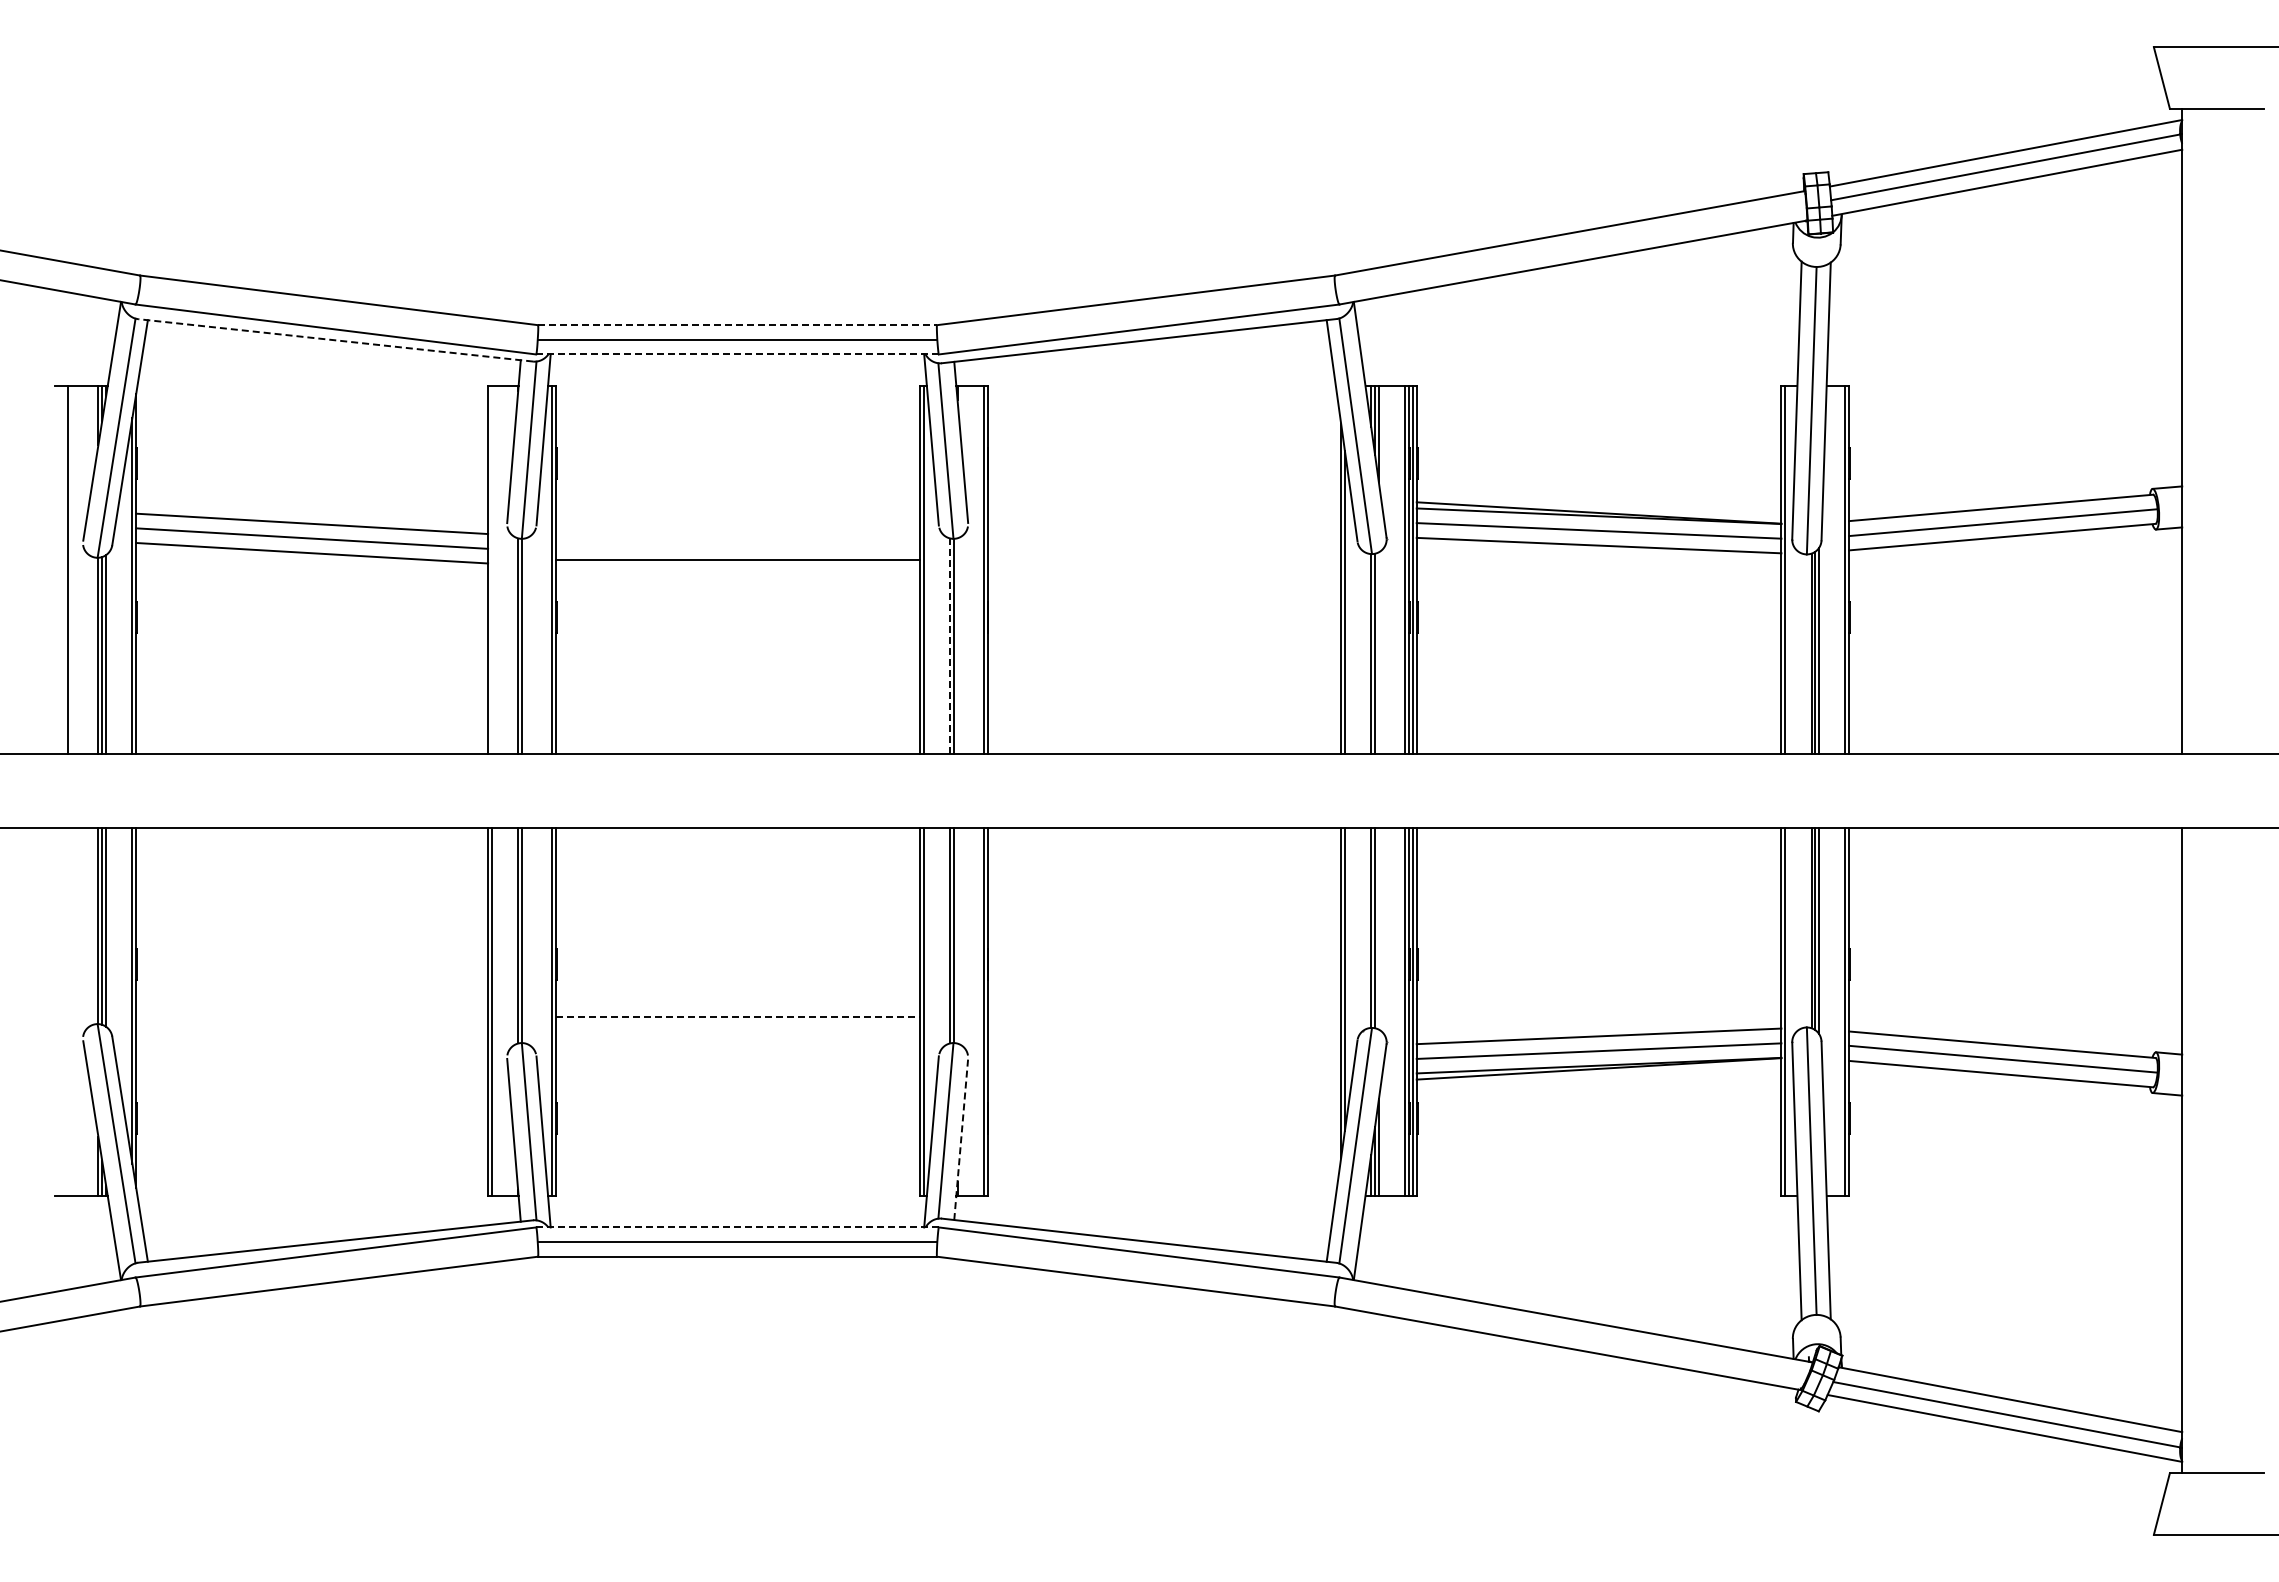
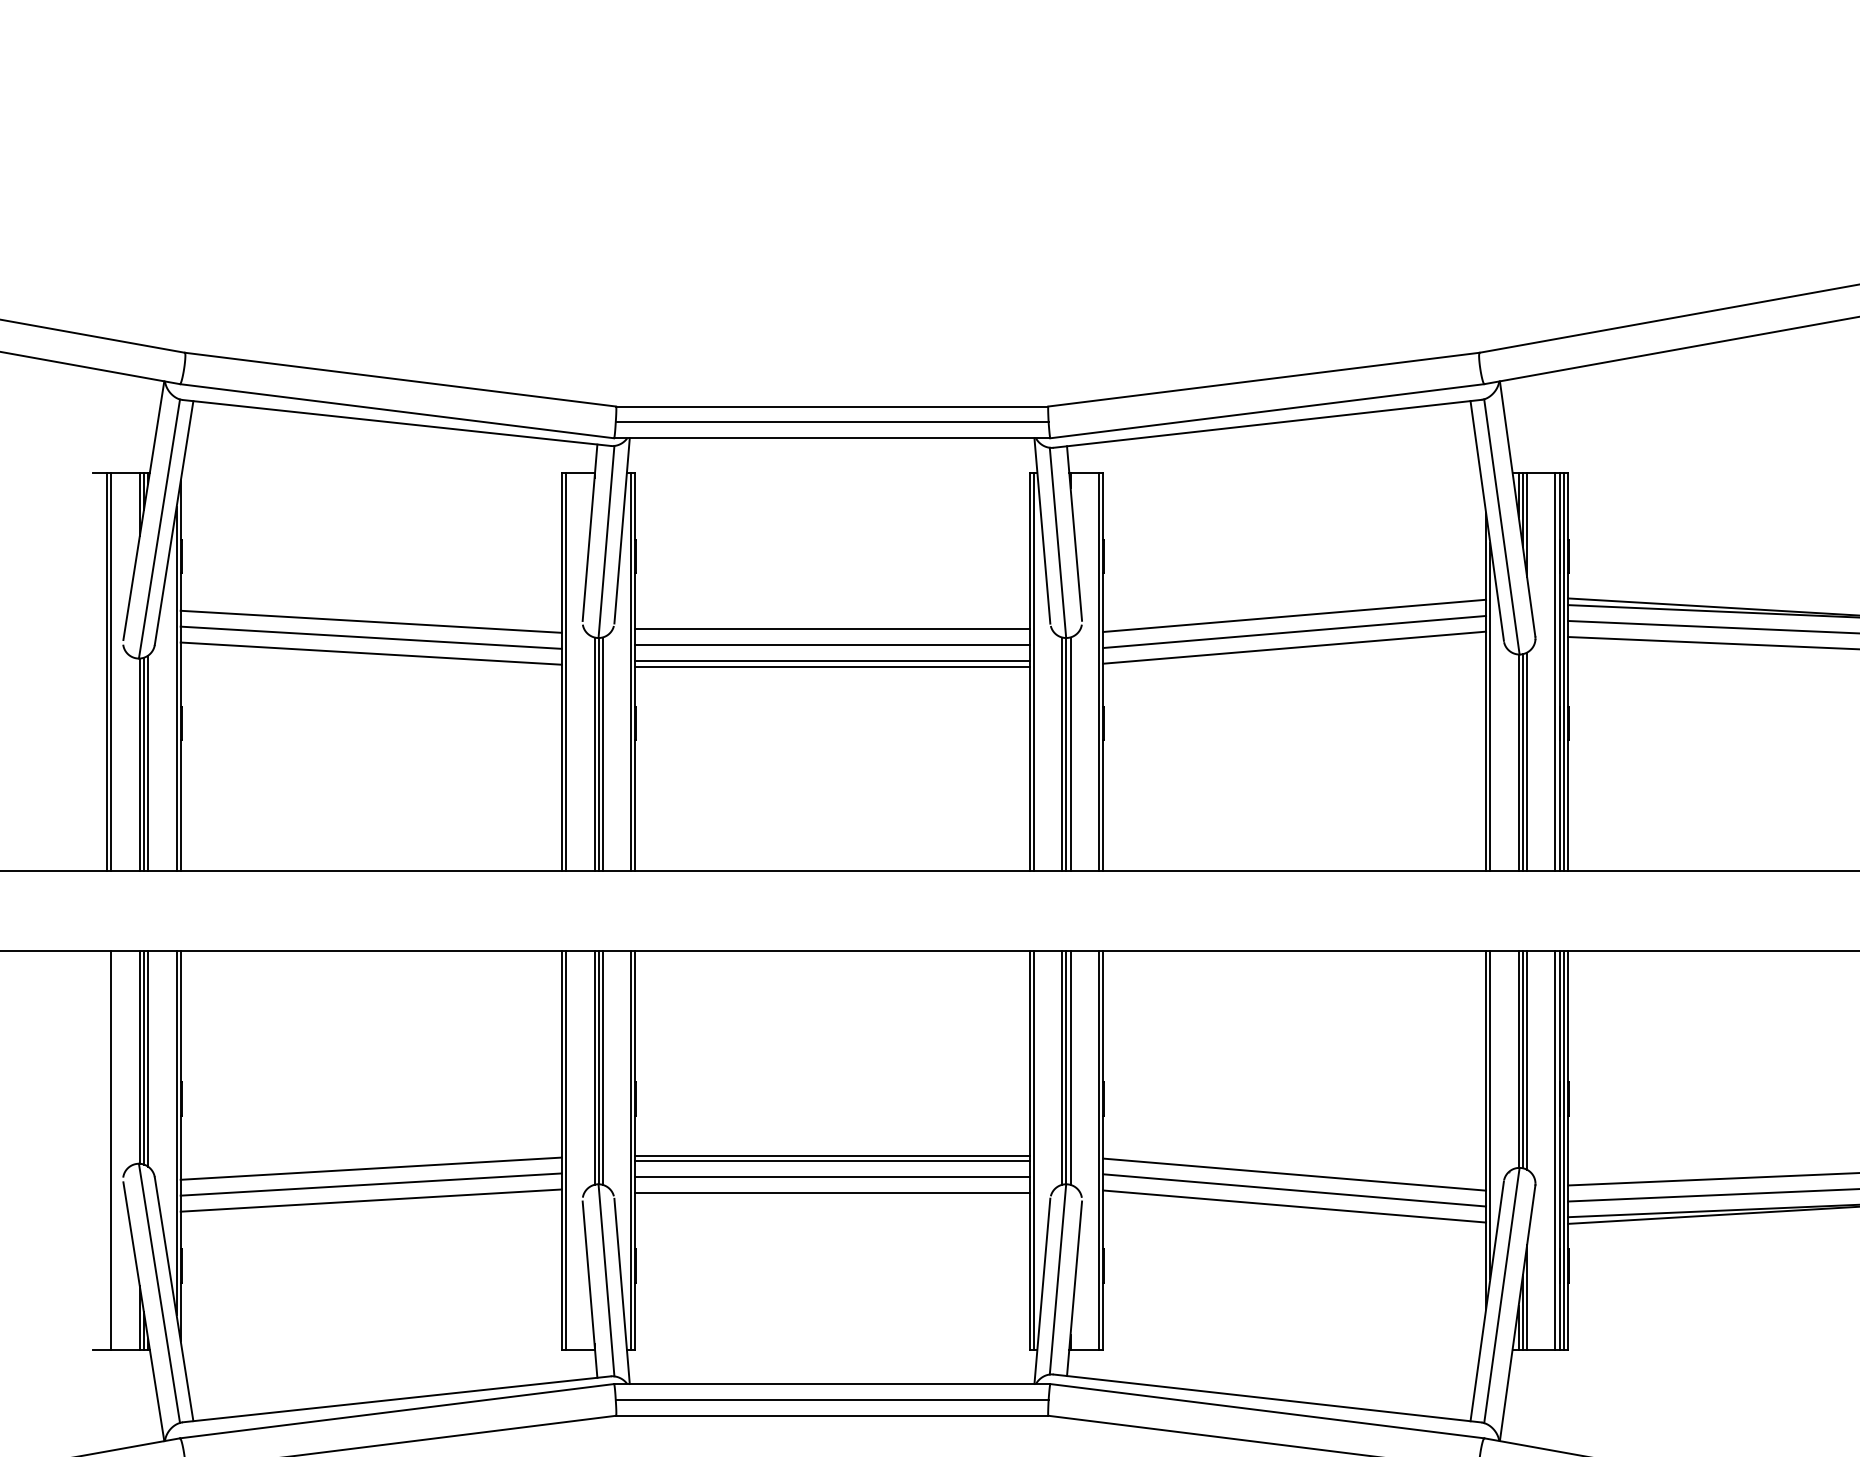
line: (738, 325) -> (833, 406), dashed -> solid
line: (335, 340) -> (396, 423), dashed -> solid
line: (738, 354) -> (833, 438), dashed -> solid
line: (1164, 518) -> (1294, 615), added
line: (737, 530) -> (832, 628), added
line: (1164, 533) -> (1294, 632), added
line: (737, 545) -> (832, 645), added
line: (1164, 547) -> (1294, 647), added
line: (737, 565) -> (832, 666), added
line: (72, 569) -> (111, 671), added
line: (491, 569) -> (565, 671), added
line: (525, 645) -> (602, 753), added
line: (957, 645) -> (1070, 753), added
line: (949, 646) -> (1061, 754), dashed -> solid
line: (1378, 652) -> (1526, 761), added
line: (1378, 928) -> (1526, 1060), added
line: (525, 935) -> (602, 1067), added
line: (957, 935) -> (1070, 1067), added
line: (72, 1011) -> (111, 1150), added
line: (737, 1016) -> (832, 1155), dashed -> solid
line: (737, 1021) -> (832, 1160), added
line: (312, 1028) -> (371, 1168), added
line: (1164, 1033) -> (1294, 1173), added
line: (737, 1036) -> (832, 1177), added
line: (312, 1043) -> (371, 1184), added
line: (1164, 1048) -> (1294, 1190), added
line: (737, 1051) -> (832, 1193), added
line: (312, 1057) -> (371, 1199), added
line: (1164, 1063) -> (1294, 1206), added
line: (961, 1139) -> (1074, 1288), dashed -> solid
line: (738, 1227) -> (833, 1384), dashed -> solid

